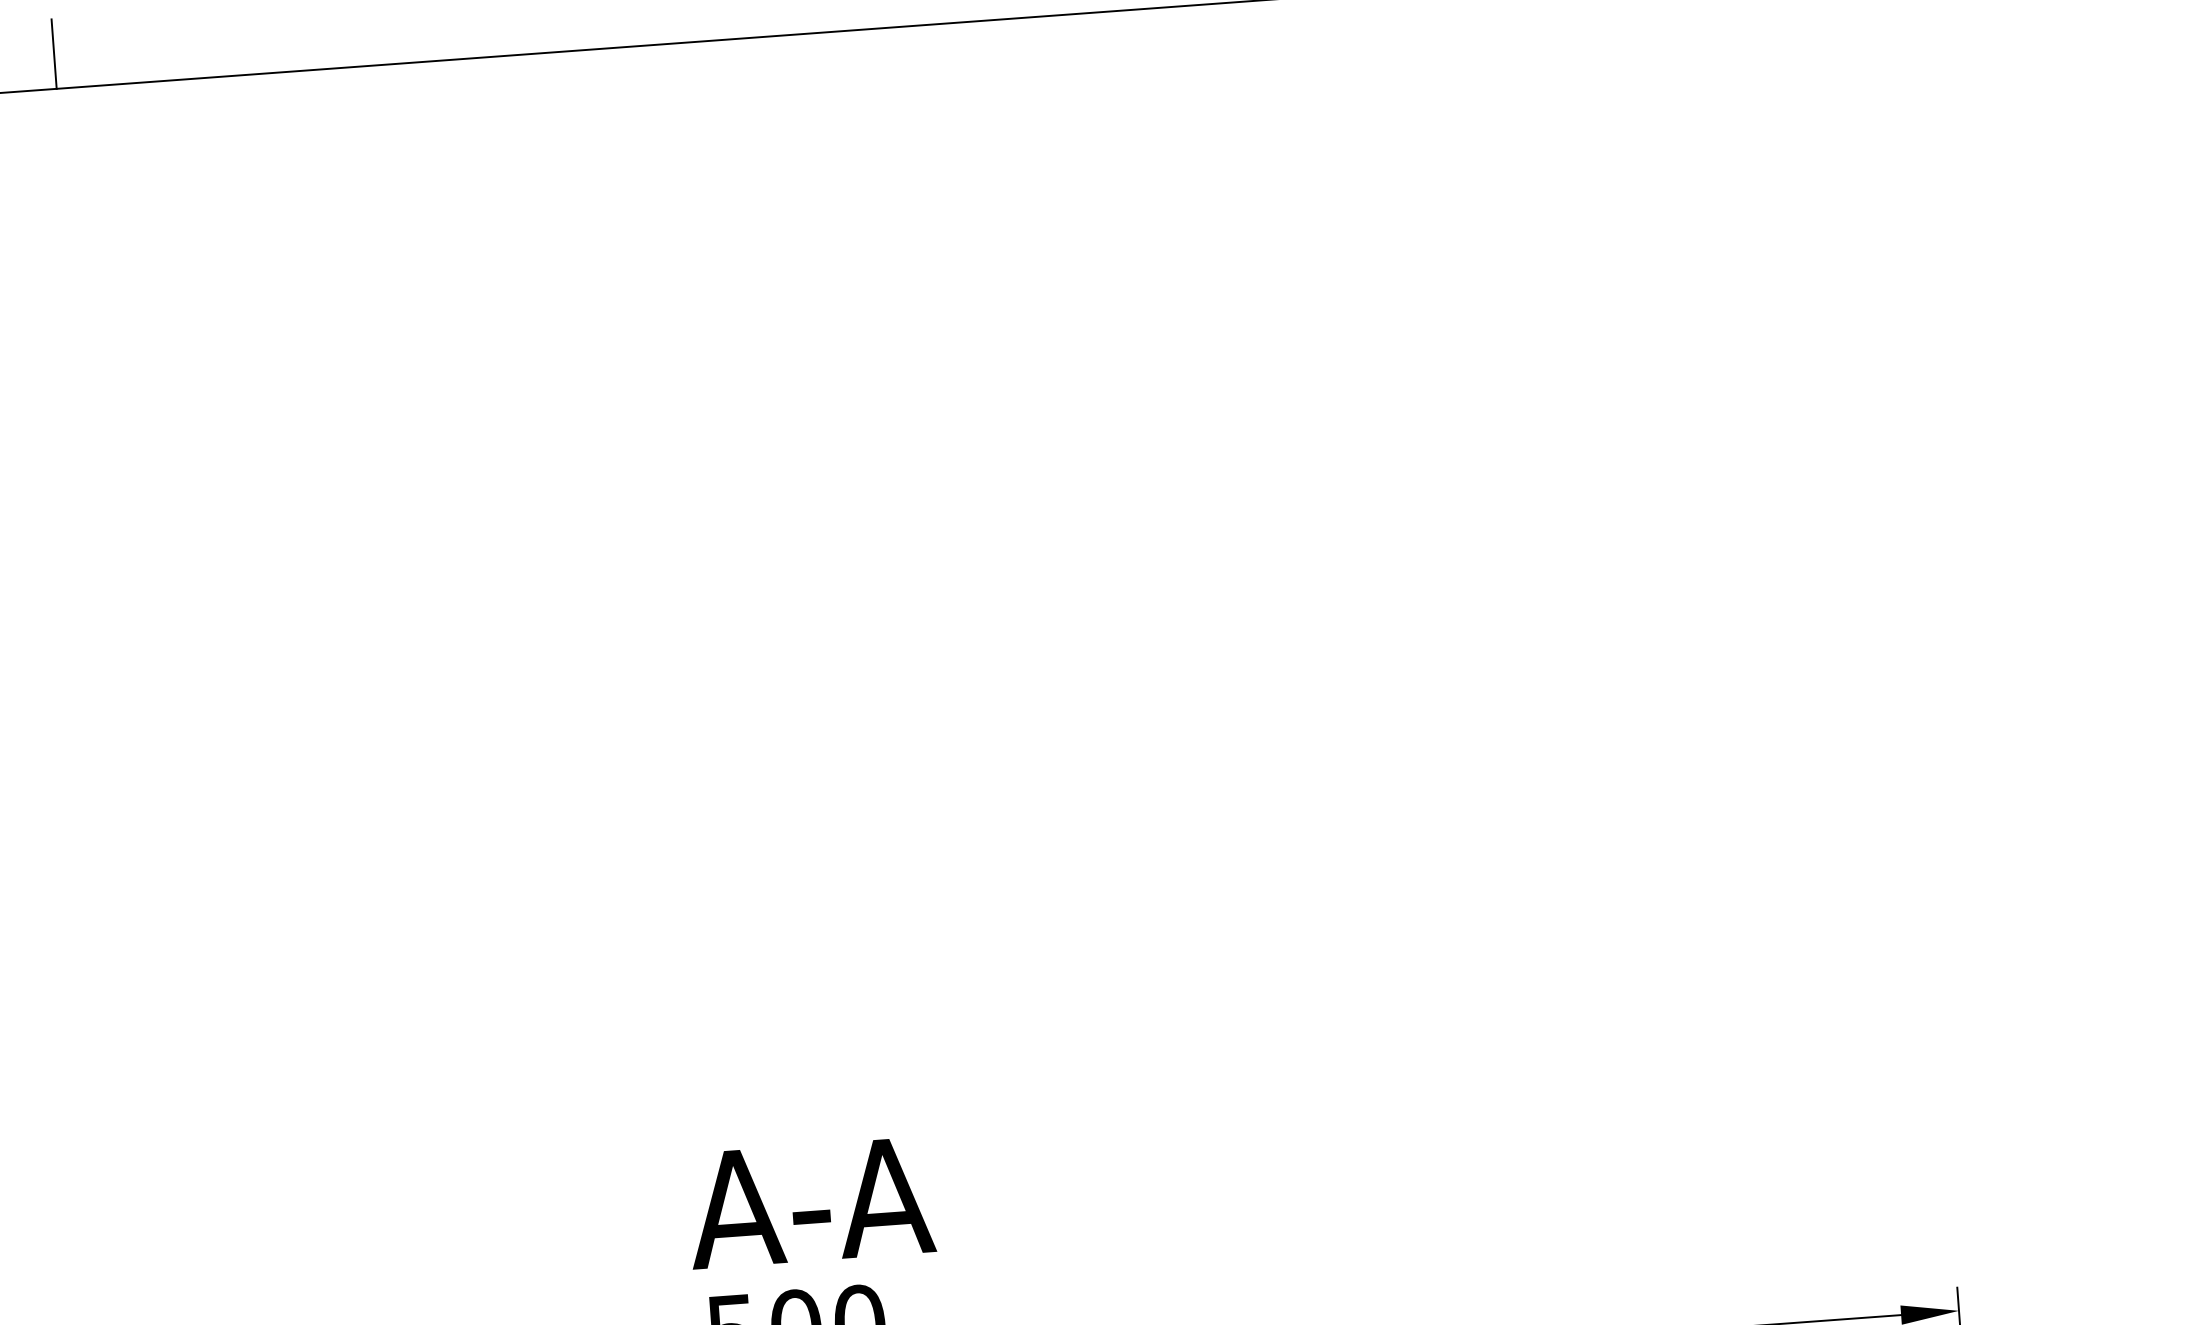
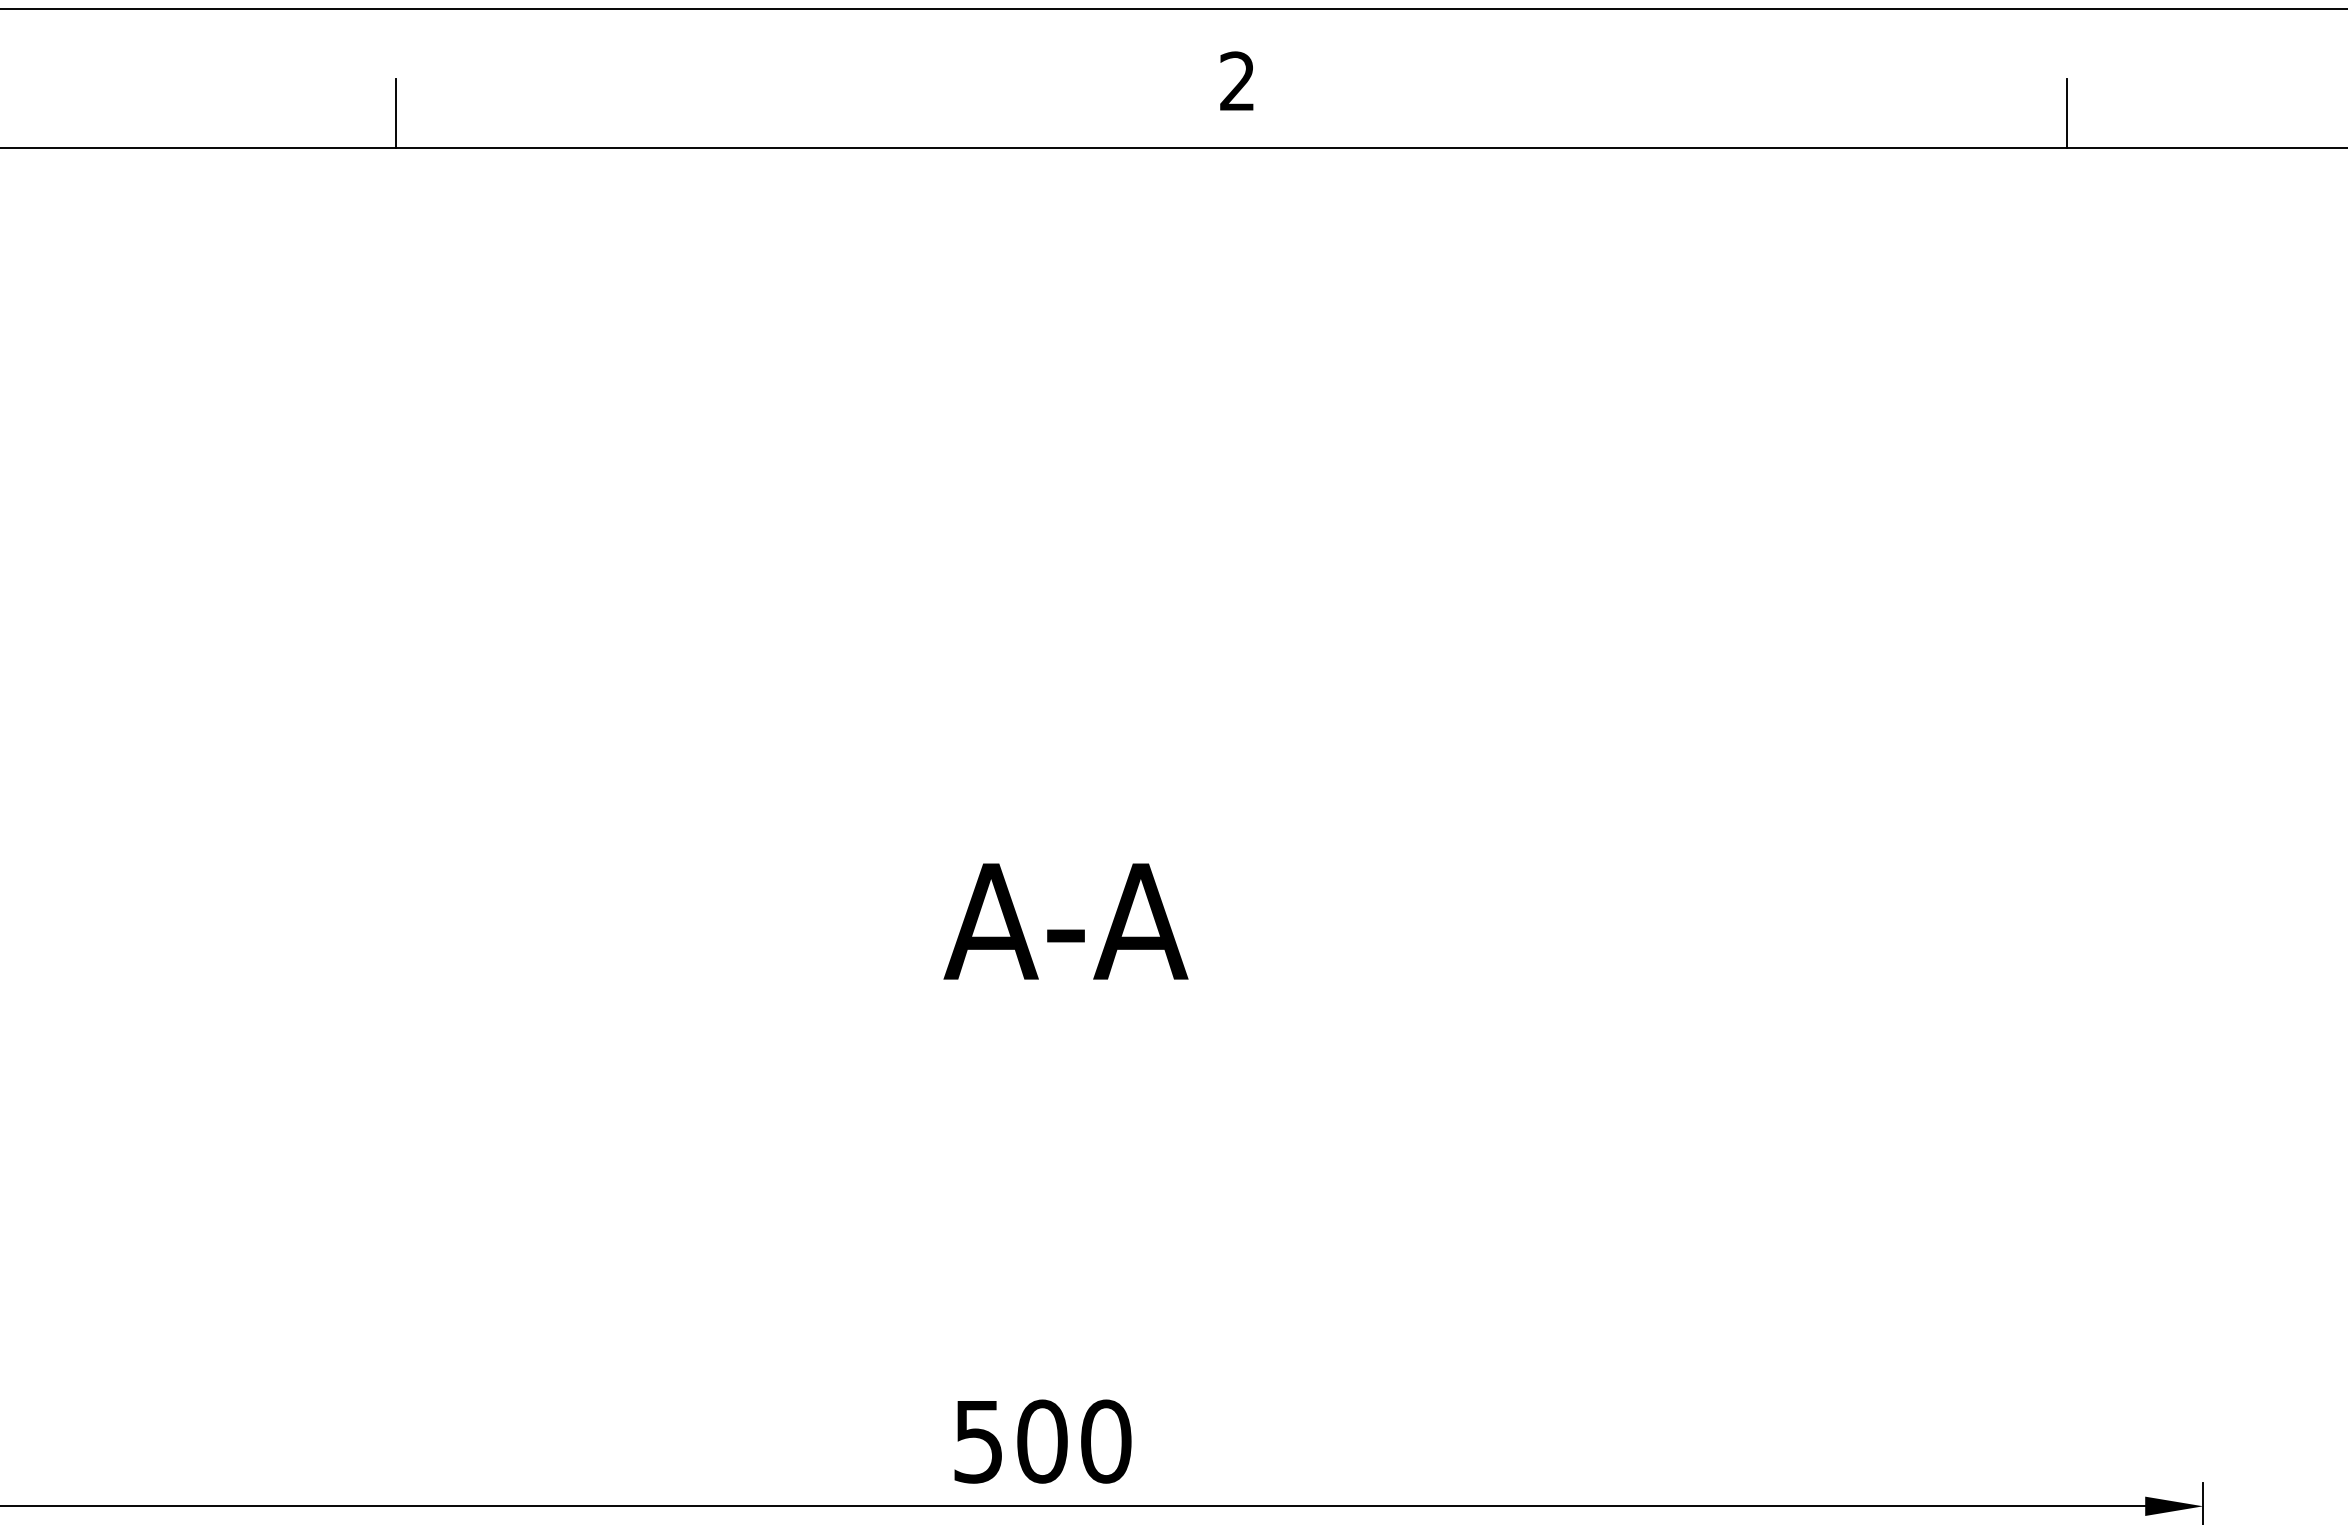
text: (810, 1202) -> (1065, 921), moved

